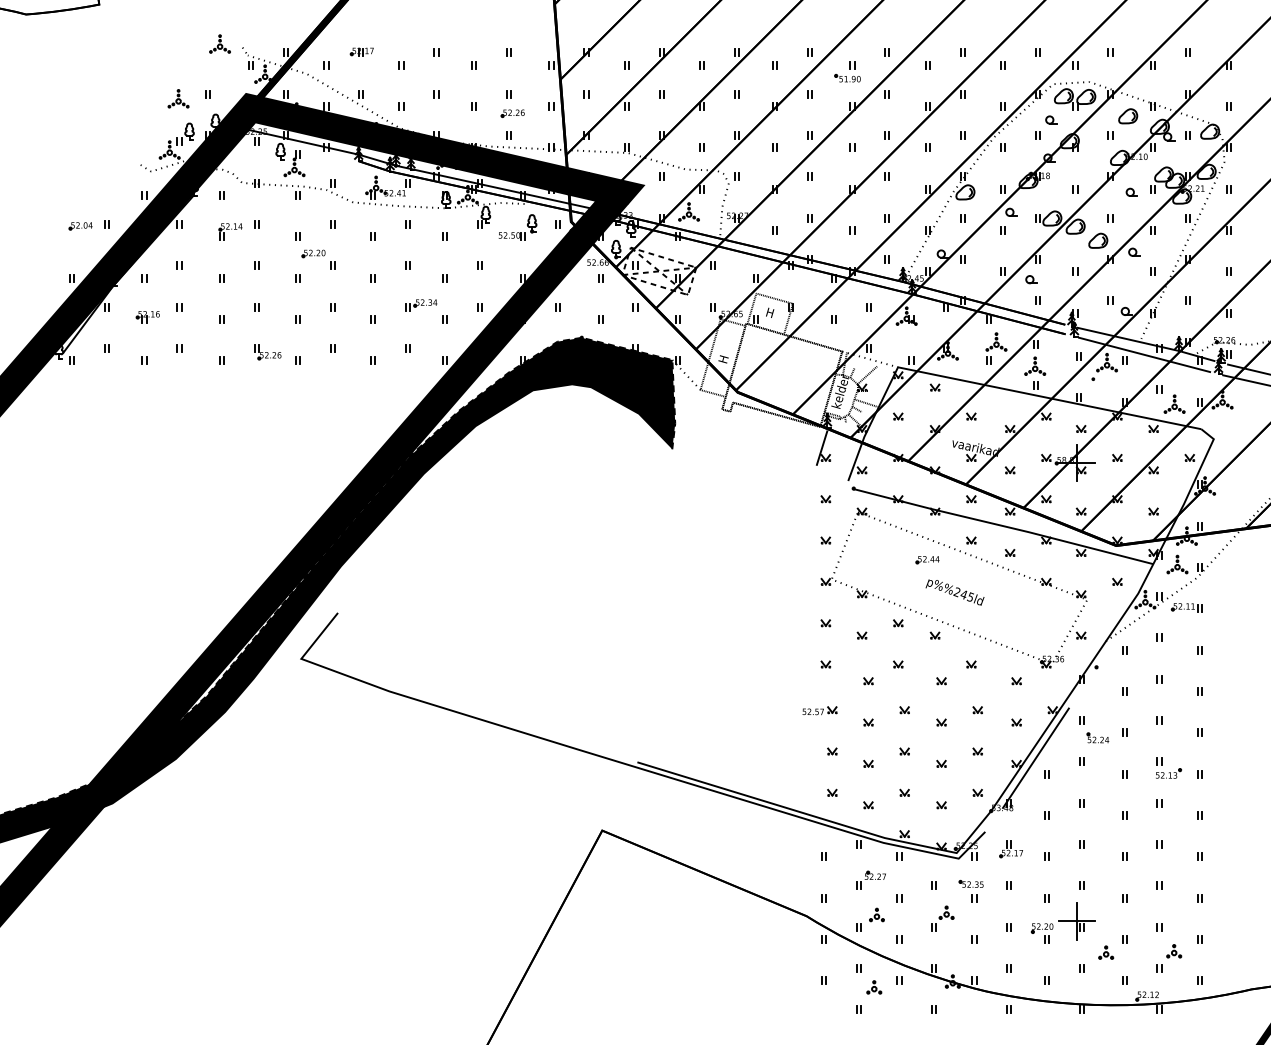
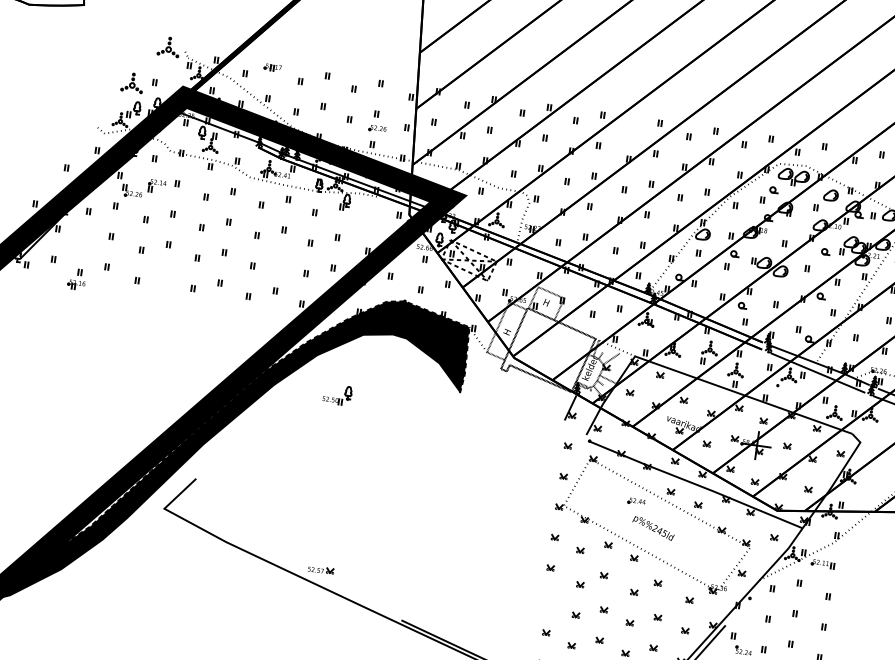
part: (219, 43) -> (168, 46), size x1.4
part: (847, 71) -> (628, 132), removed
part: (178, 98) -> (132, 82), size x1.4
part: (80, 226) -> (46, 166), removed
part: (517, 227) -> (337, 394), moved
part: (1098, 240) -> (796, 283), removed
part: (313, 253) -> (215, 211), removed
part: (421, 305) -> (290, 260), removed
part: (147, 317) -> (75, 285), moved
part: (267, 352) -> (132, 191), moved
part: (1177, 564) -> (820, 531), removed
part: (819, 710) -> (320, 569), moved

